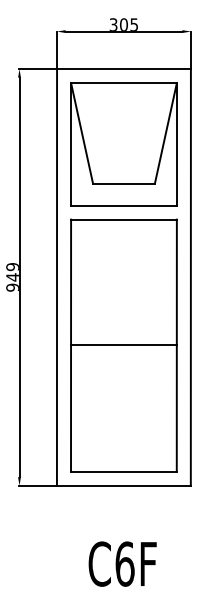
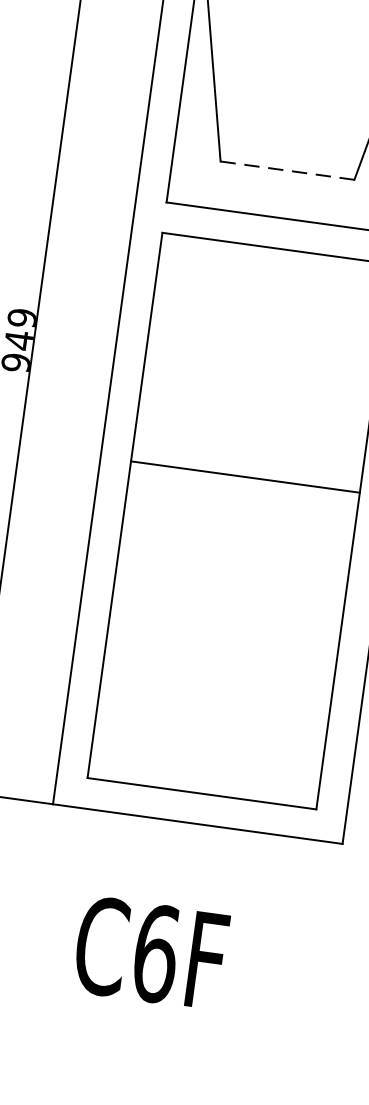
line: (123, 183) -> (286, 170), solid -> dashed
line: (123, 345) -> (244, 477), moved
text: (122, 563) -> (150, 951), moved

